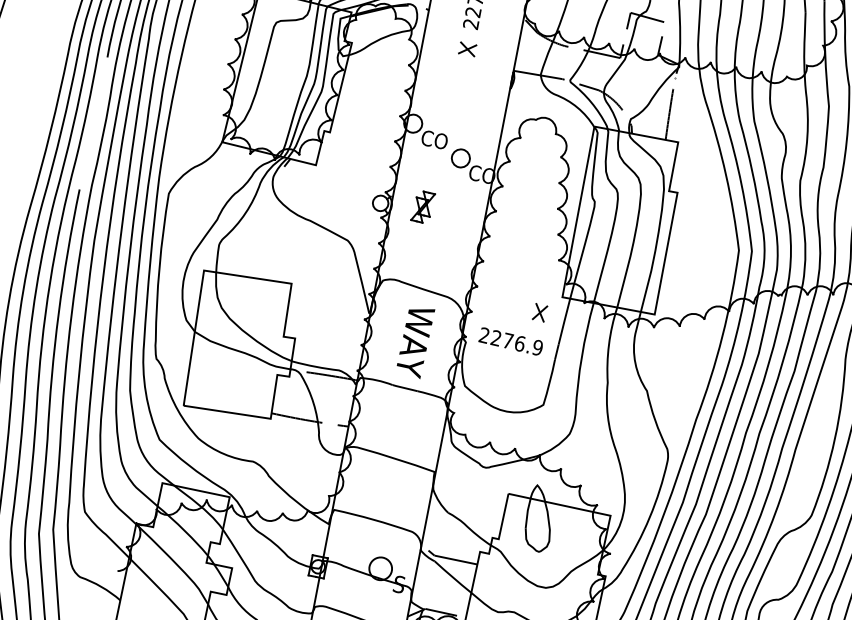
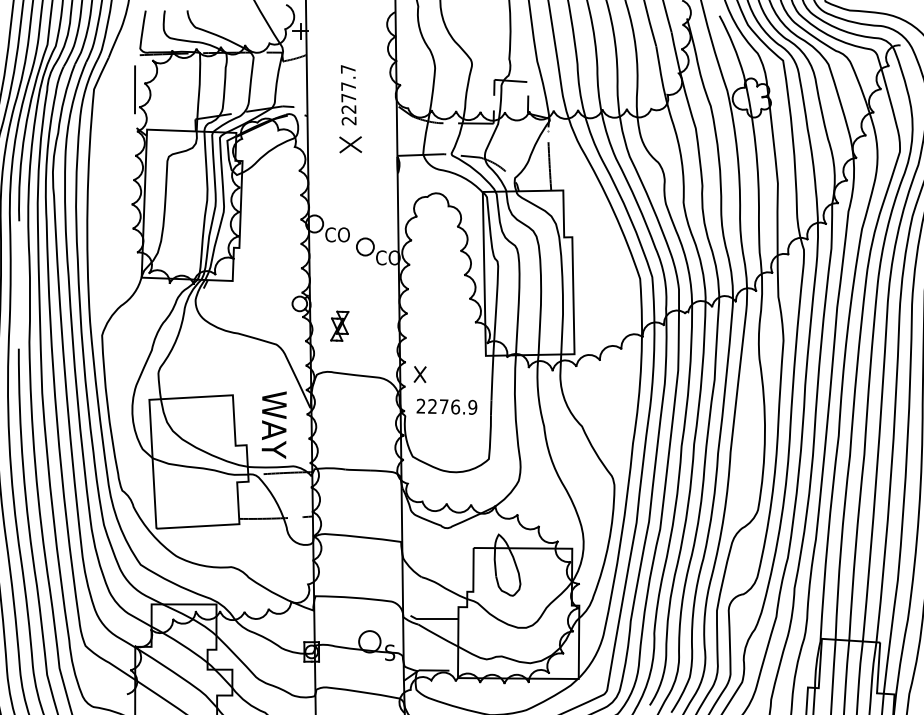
part: (467, 48) -> (350, 144), size x1.4
part: (422, 206) -> (339, 325), moved
part: (539, 312) -> (419, 374), moved
text: (414, 340) -> (273, 424), moved

